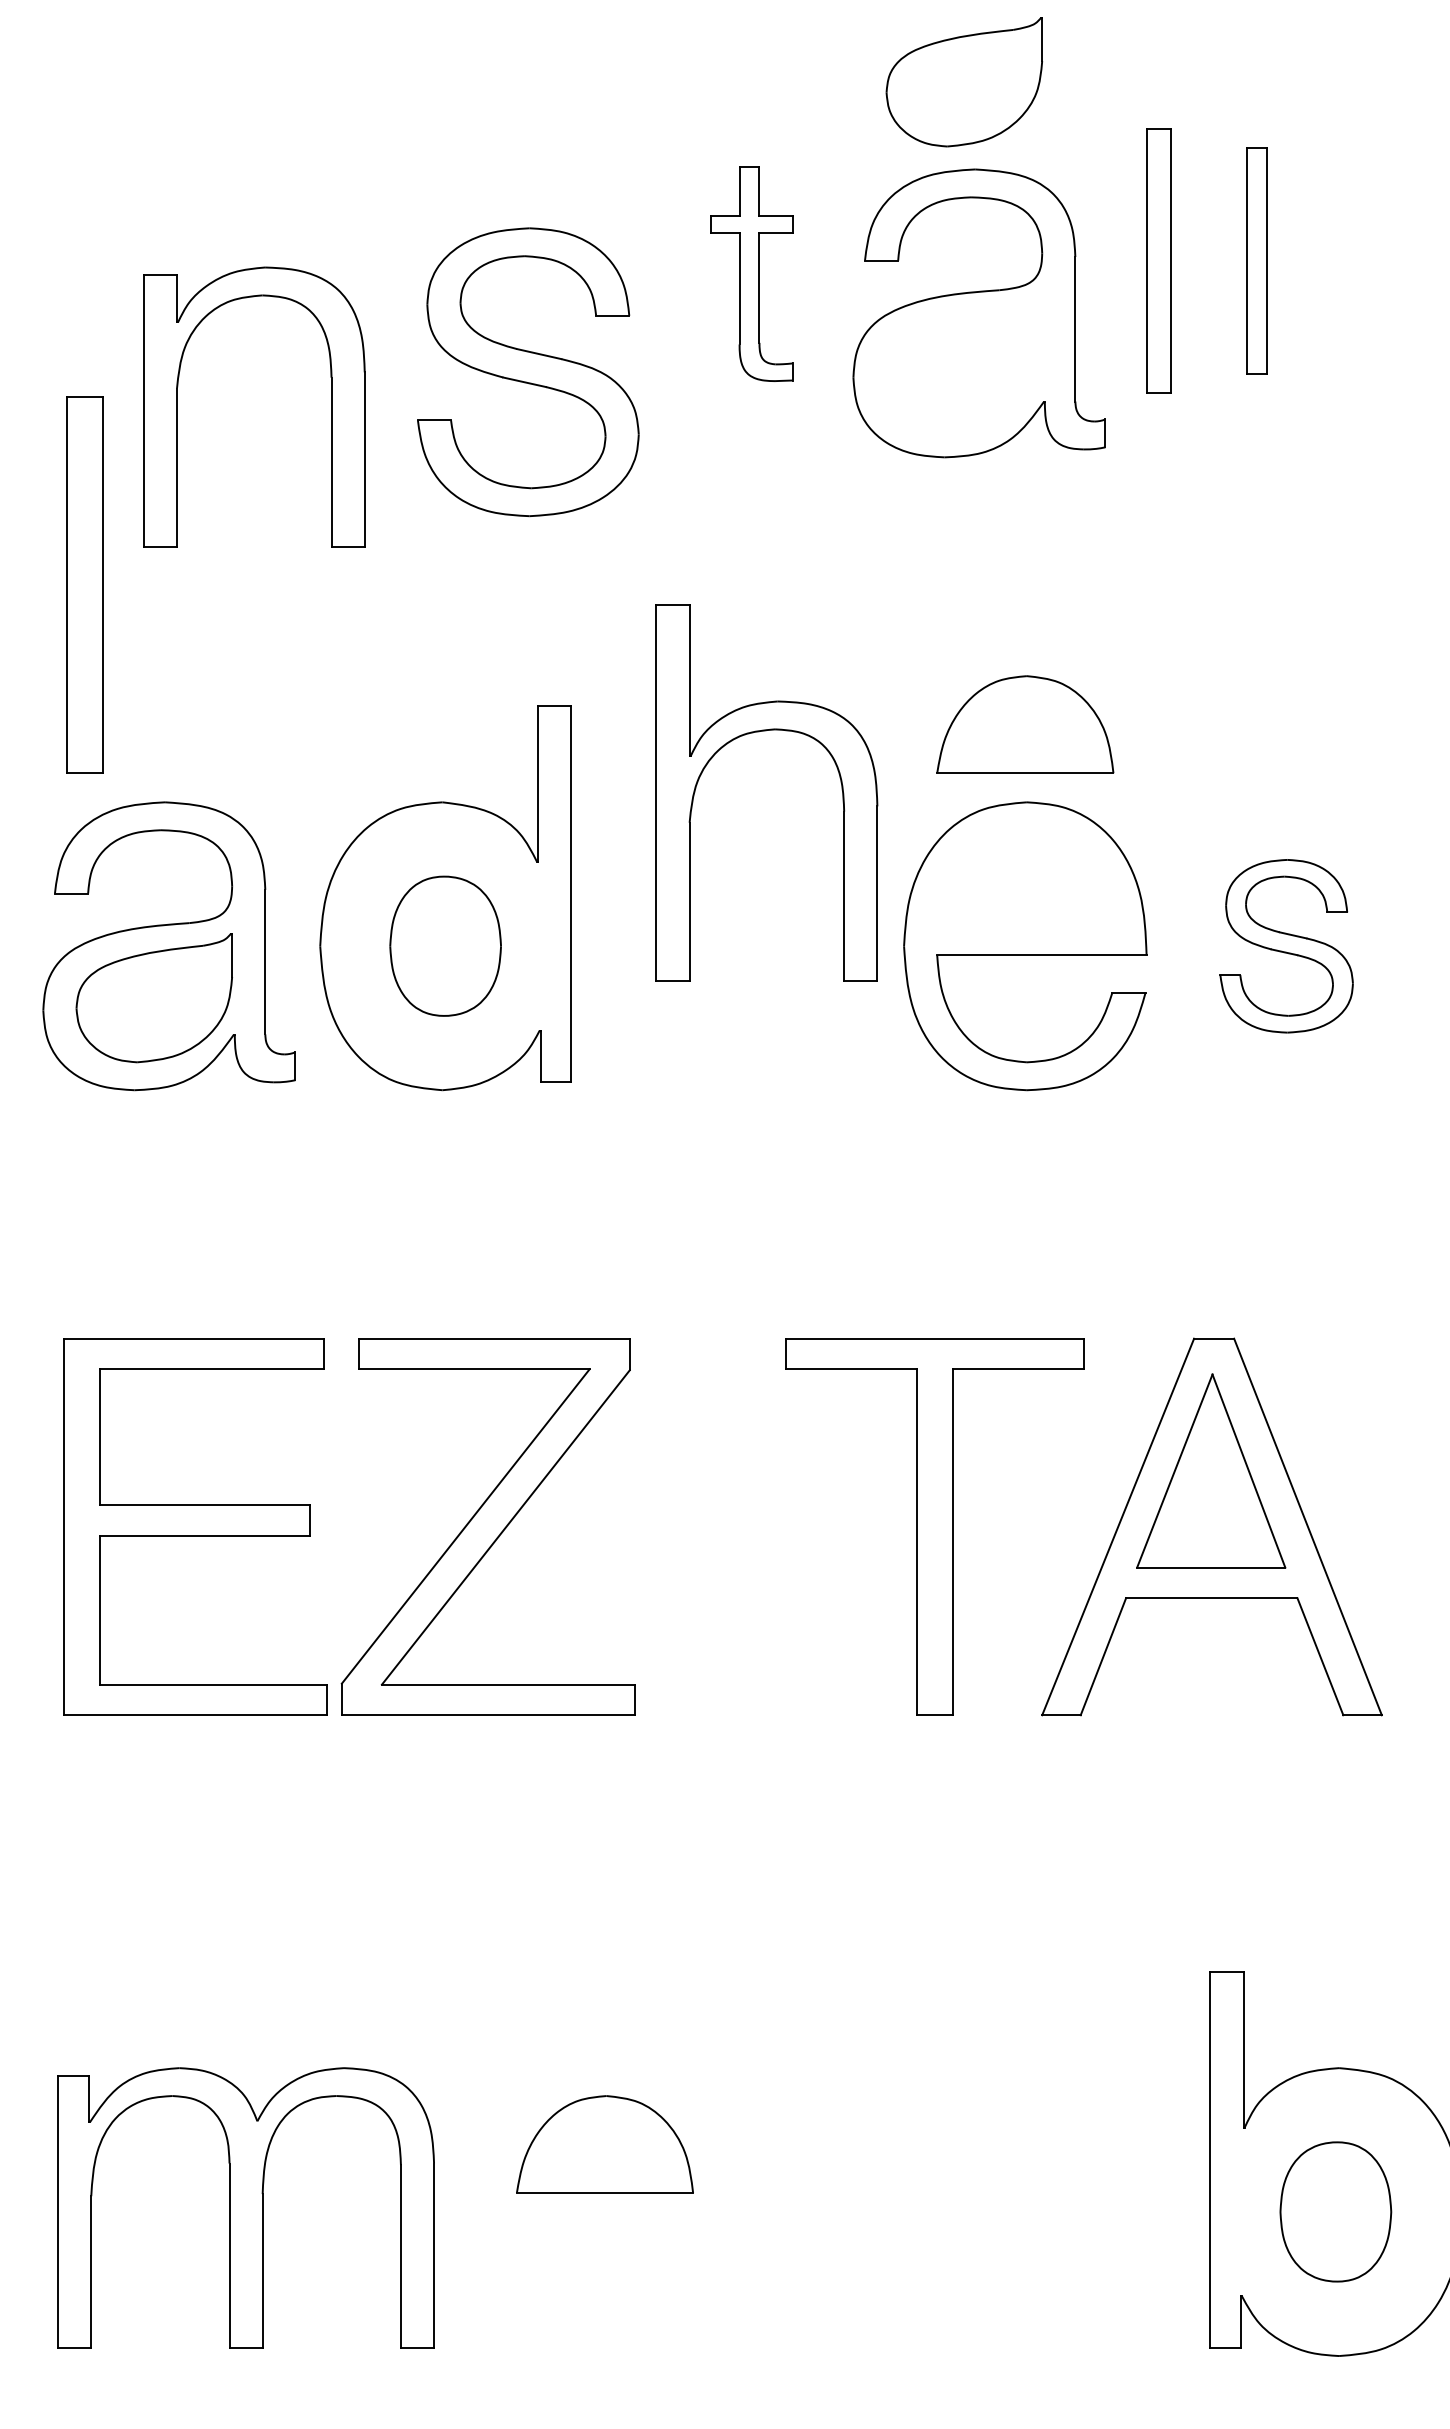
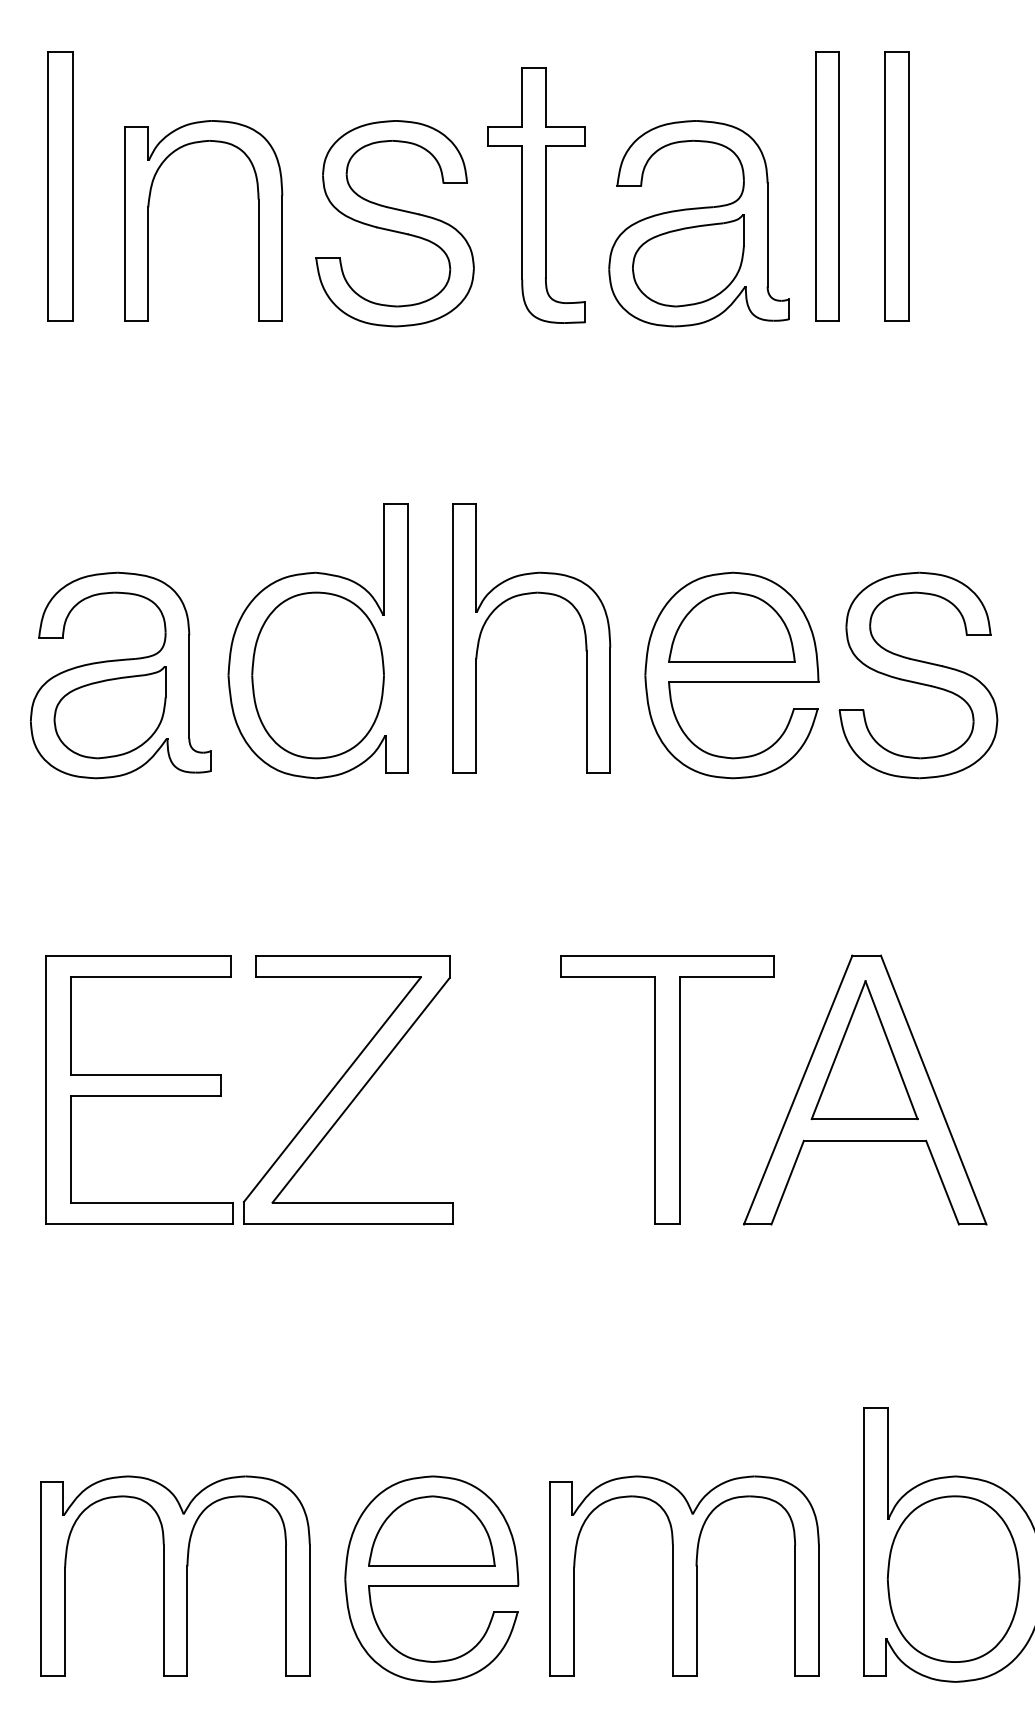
part: (964, 82) -> (688, 260), moved
part: (1159, 261) -> (827, 186), size x1.43
part: (1255, 261) -> (896, 186), size x1.67
part: (751, 273) -> (536, 195), size x1.67
part: (527, 371) -> (394, 223), moved
part: (177, 406) -> (148, 220), moved
part: (84, 584) -> (60, 186), moved
part: (1024, 723) -> (731, 626), moved
part: (757, 733) -> (524, 595), moved
part: (444, 946) -> (317, 675), size x1.67
part: (1286, 946) -> (918, 675), size x1.67
part: (958, 2206) -> (684, 1575), added
part: (604, 2211) -> (431, 1578), added
part: (1335, 2211) -> (953, 1578), size x1.67

